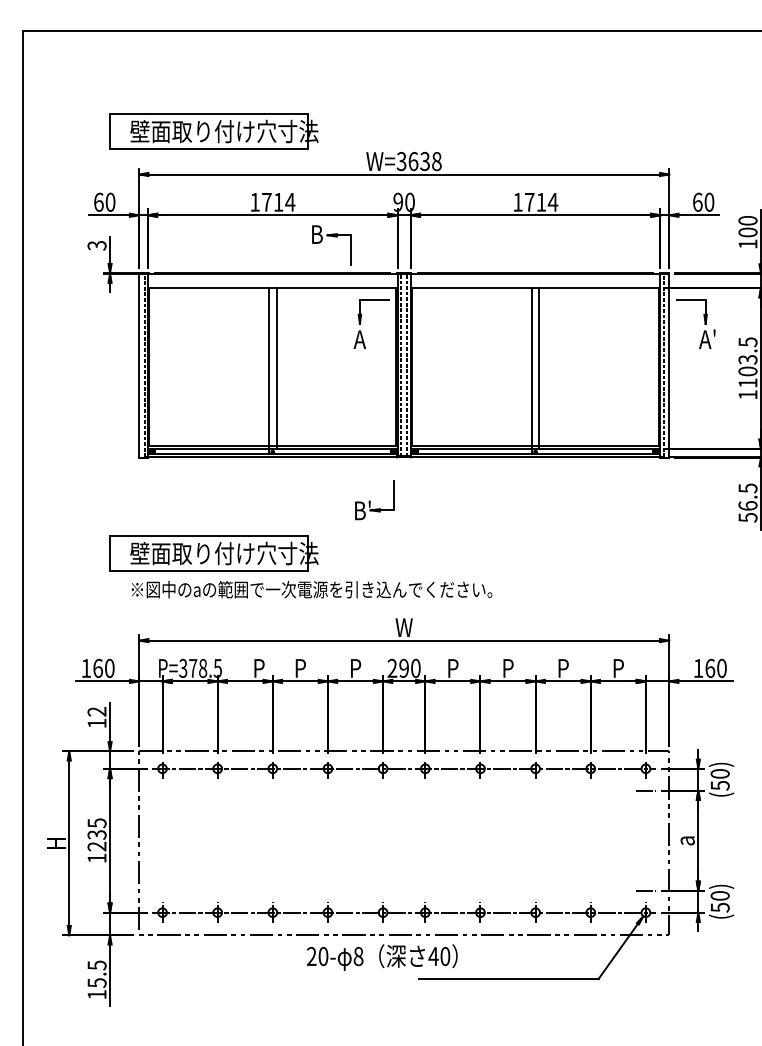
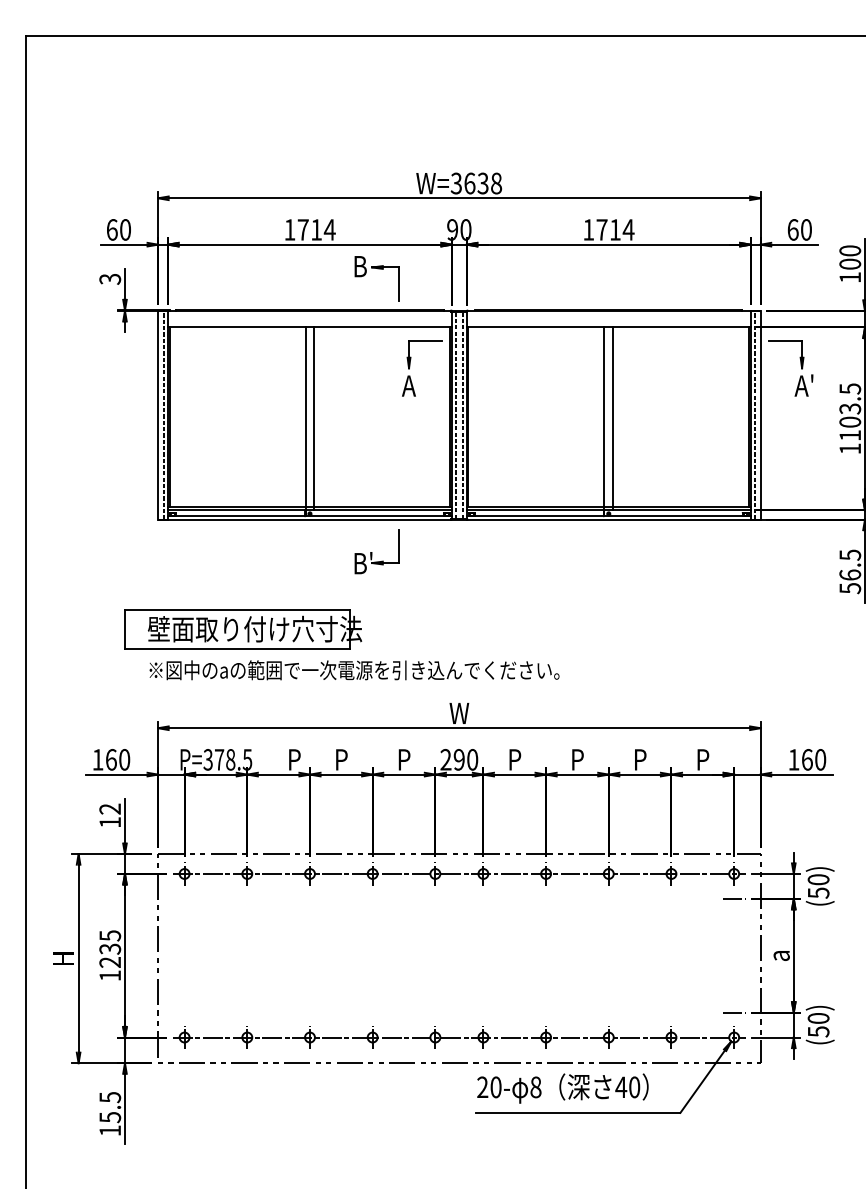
part: (213, 131) -> (242, 149), removed
part: (374, 500) -> (376, 551), moved
text: (382, 957) -> (563, 1088), moved

